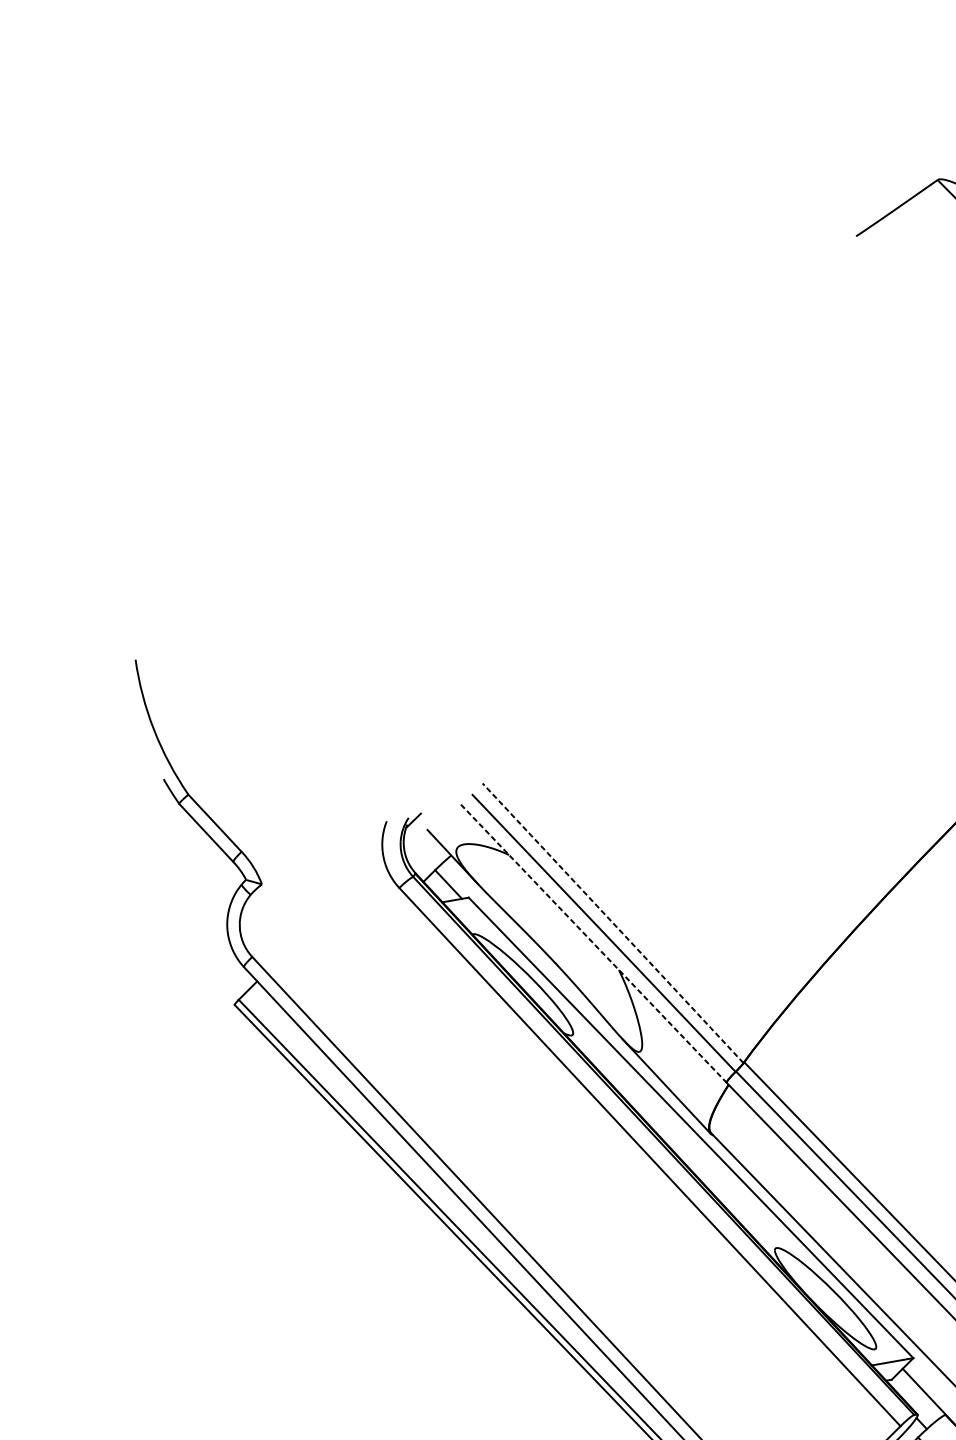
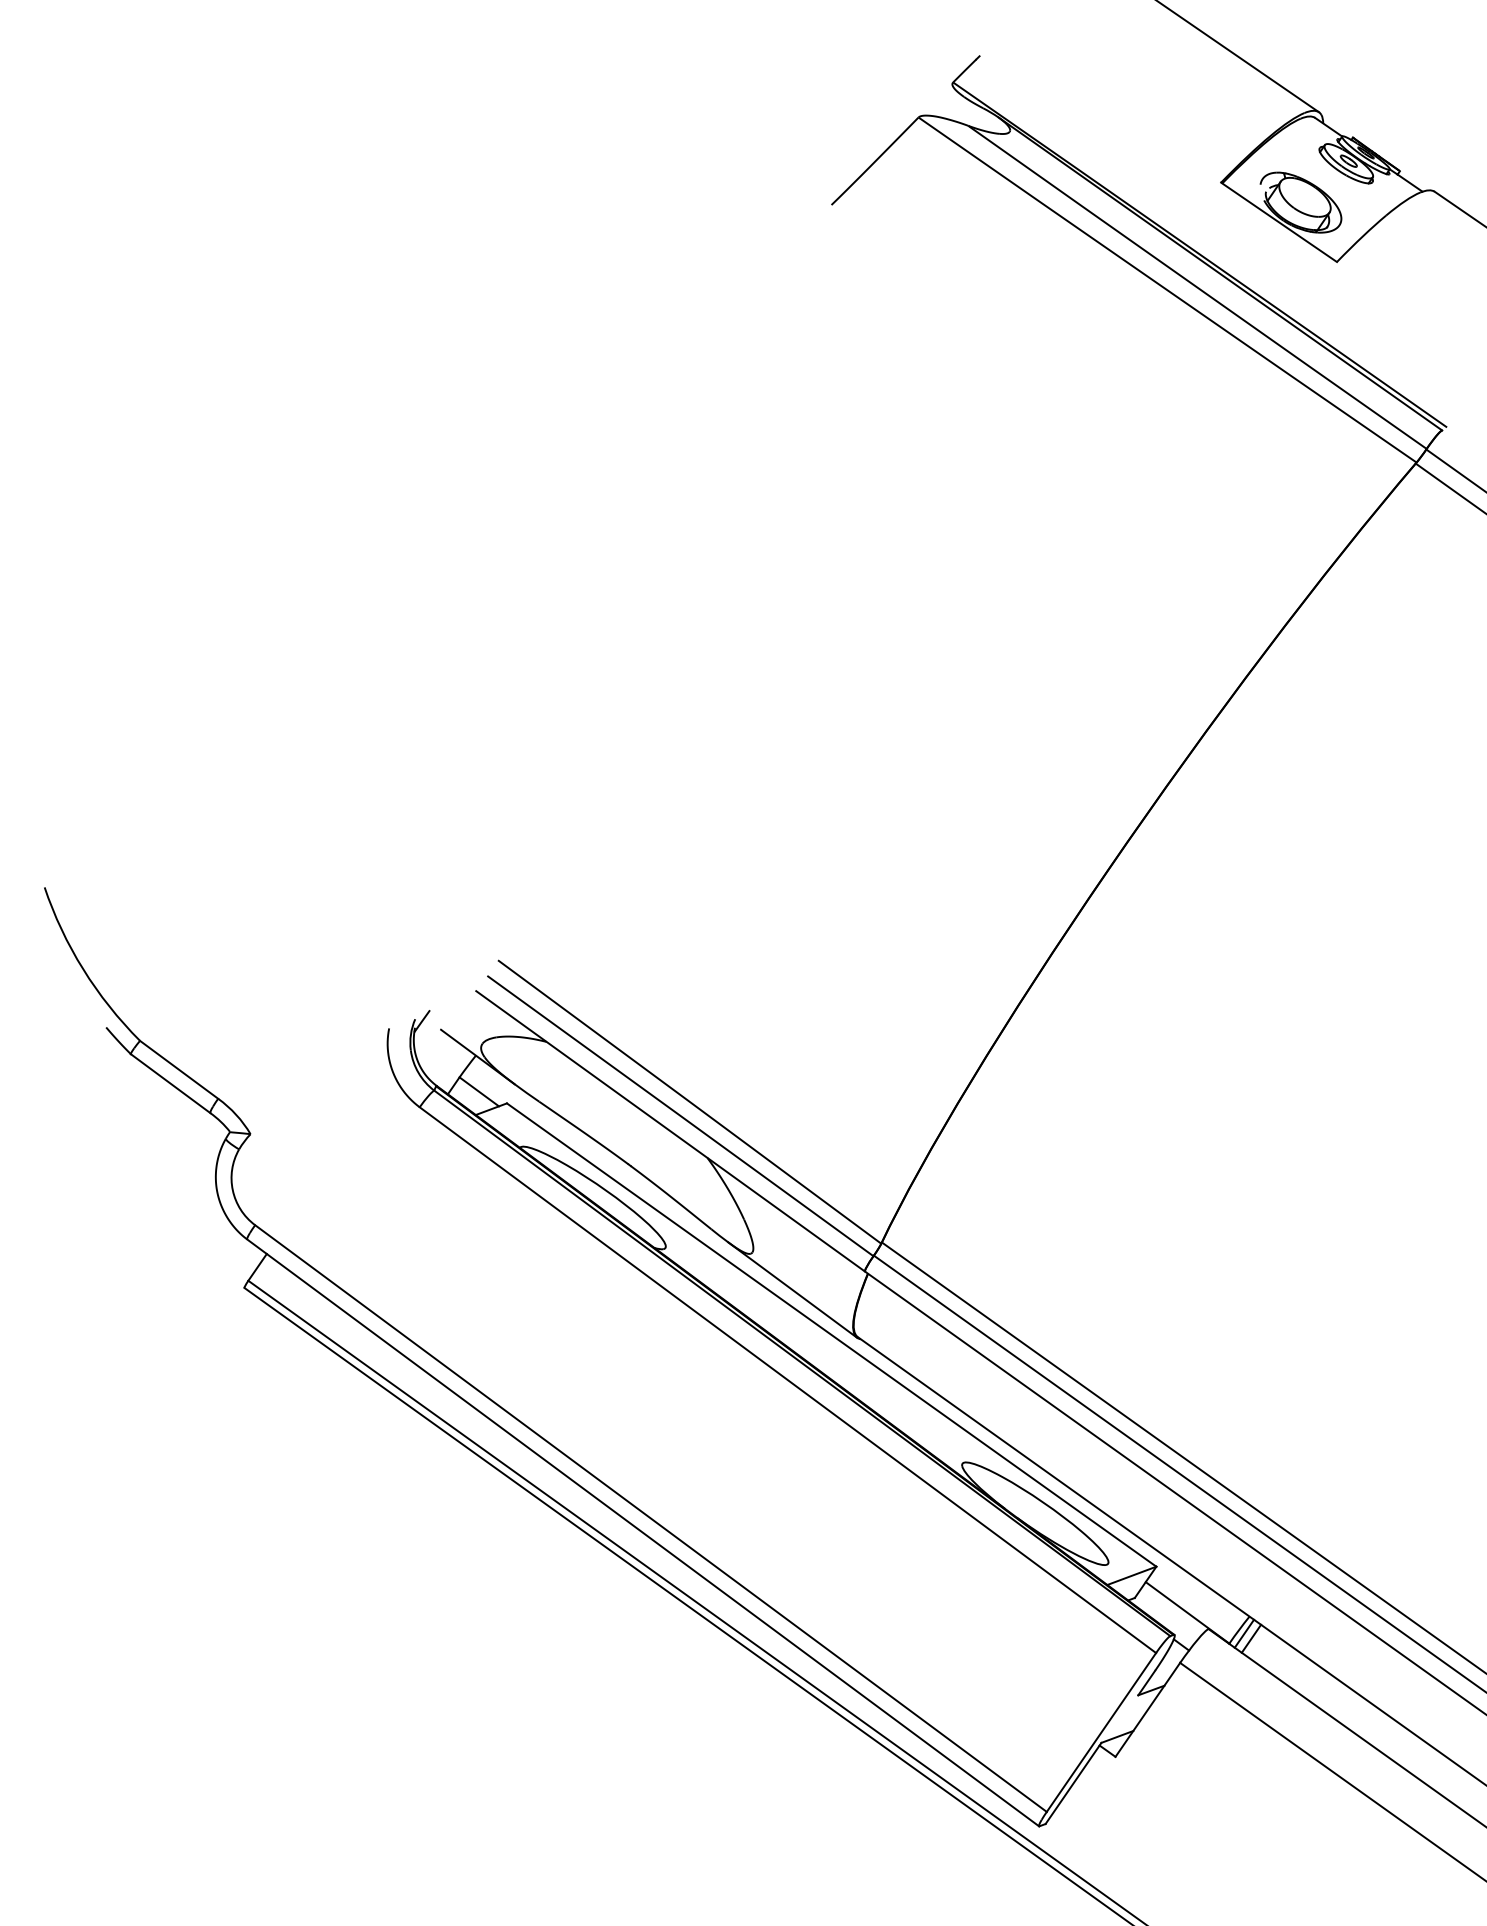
arc: (613, 922) -> (689, 1101), dashed -> solid
line: (593, 943) -> (670, 1131), dashed -> solid

